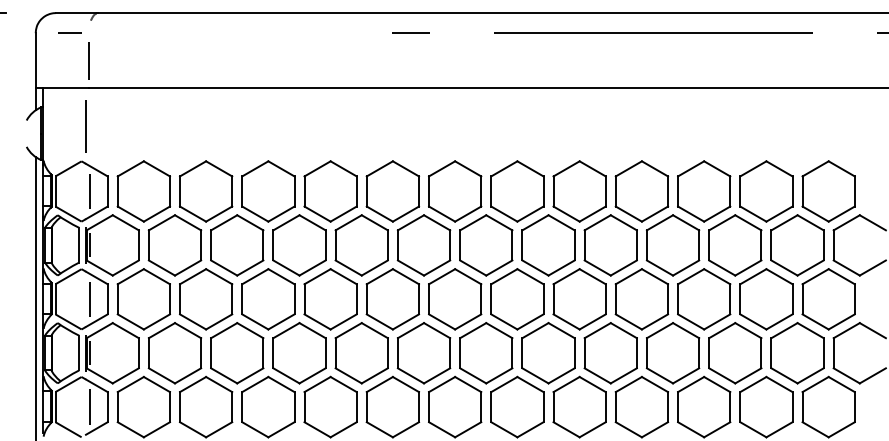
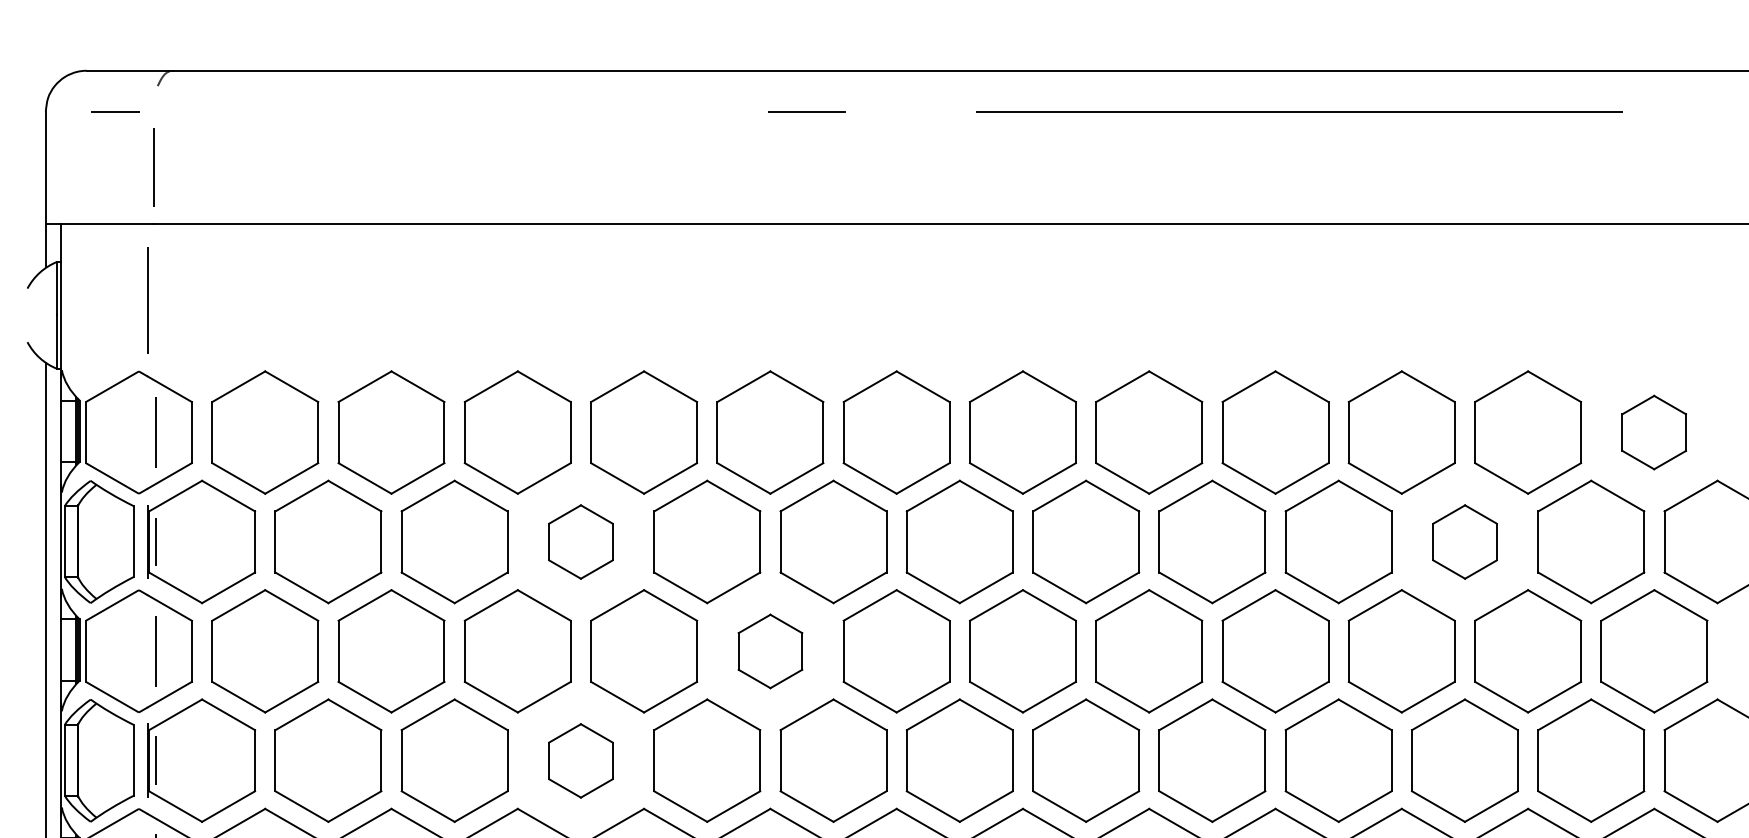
part: (828, 191) -> (1654, 432), size x0.6
part: (299, 245) -> (580, 542), size x0.6
part: (735, 245) -> (1465, 542), size x0.6
part: (392, 299) -> (769, 651), size x0.6
part: (299, 353) -> (580, 761), size x0.6

